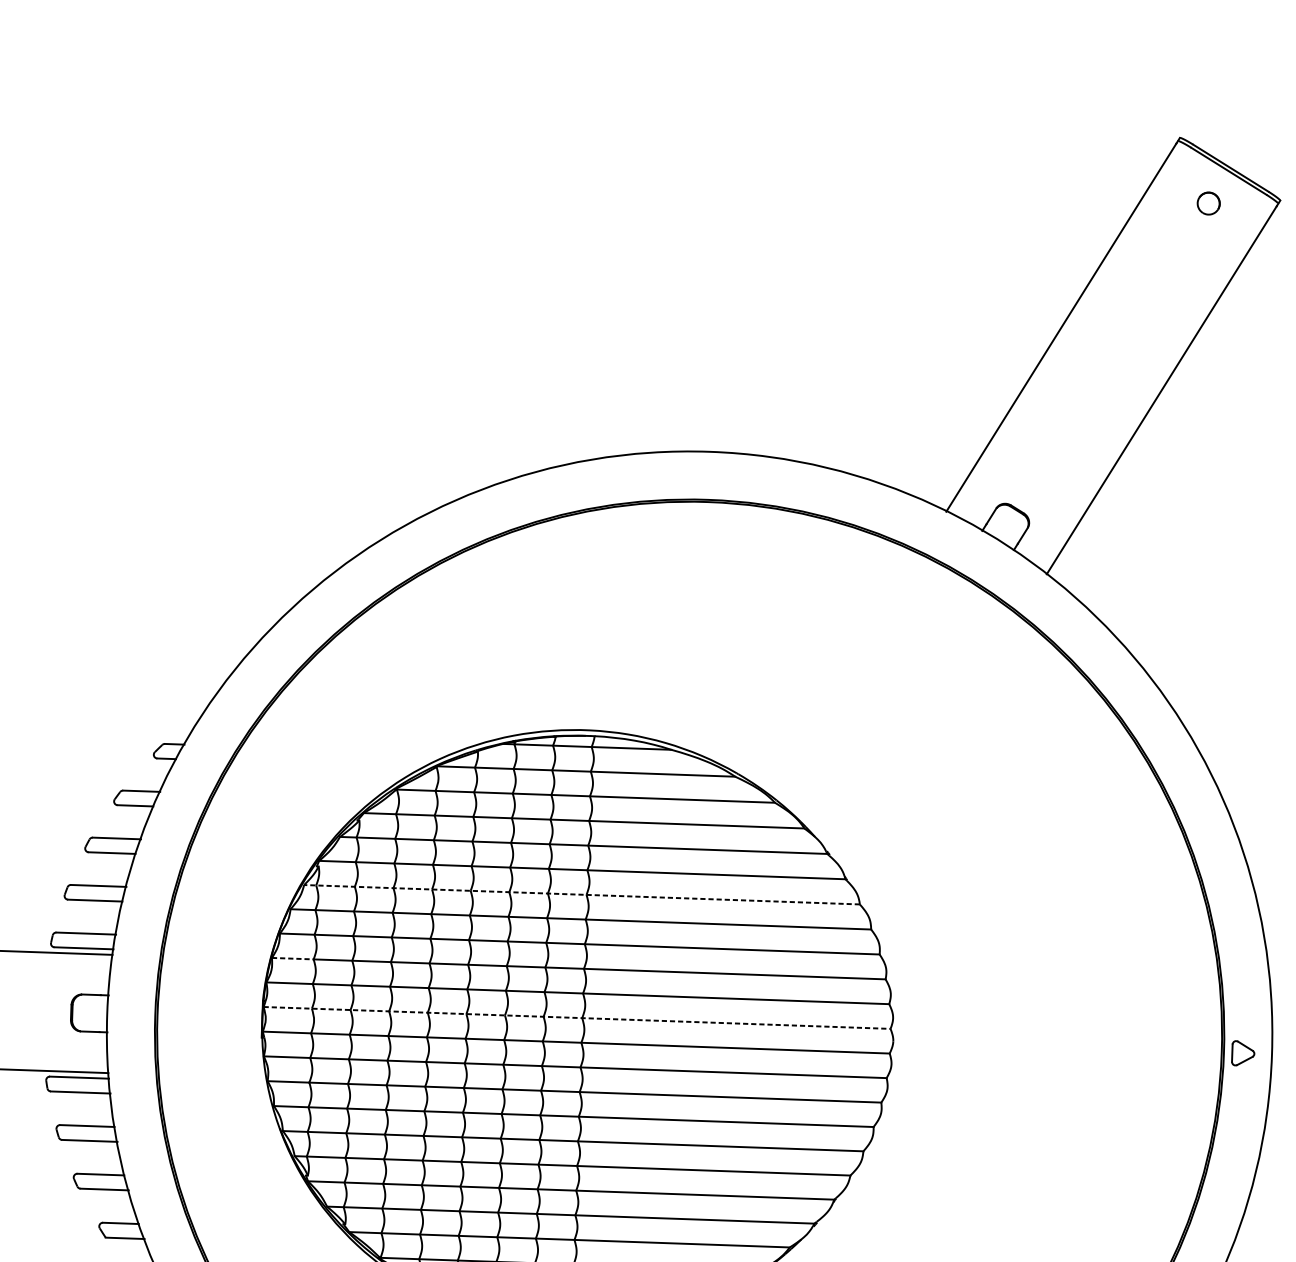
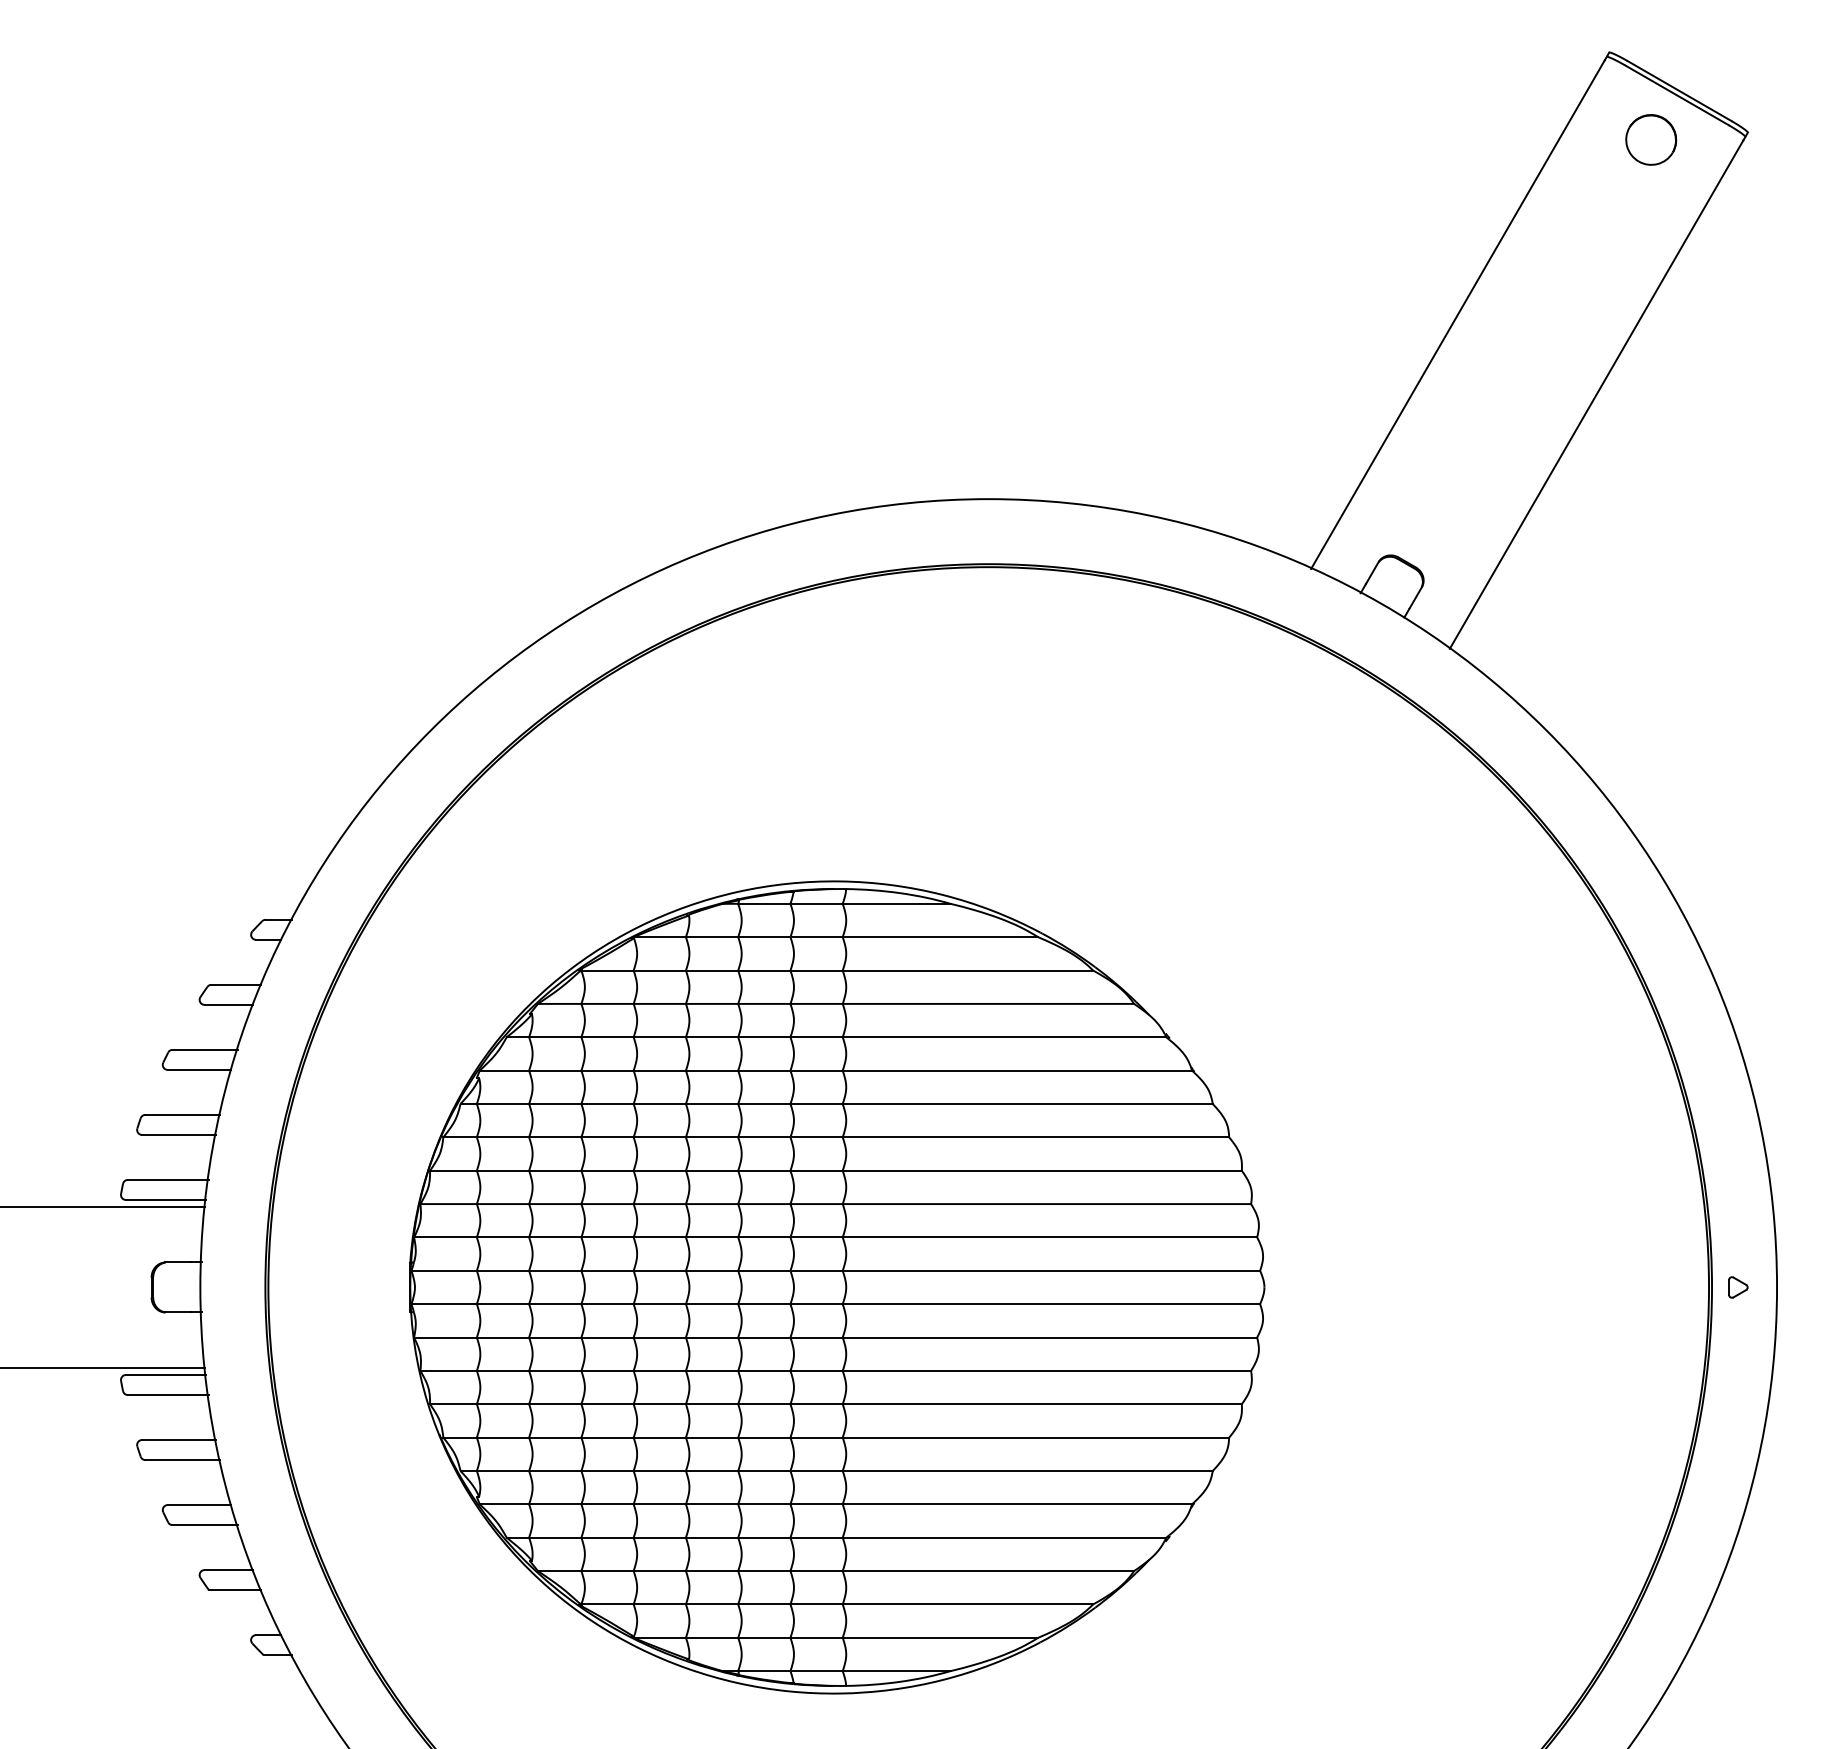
part: (1208, 203) -> (1651, 139), size x1.67
line: (581, 895) -> (836, 1104), dashed -> solid
line: (293, 958) -> (449, 1204), dashed -> solid
line: (577, 1017) -> (836, 1270), dashed -> solid
part: (1243, 1053) -> (1738, 1287), size x0.62

